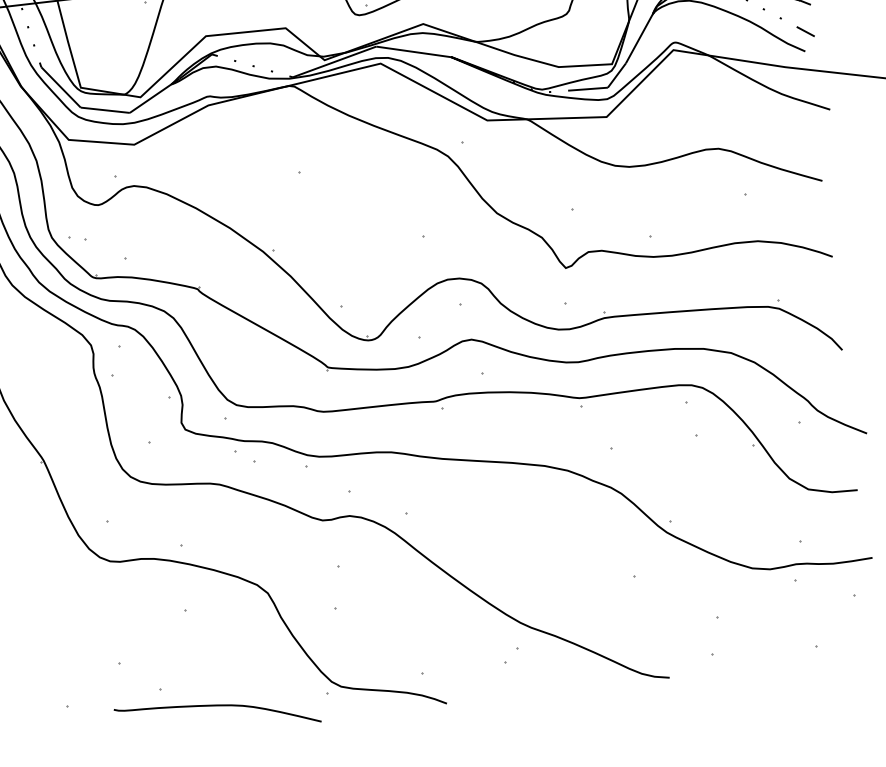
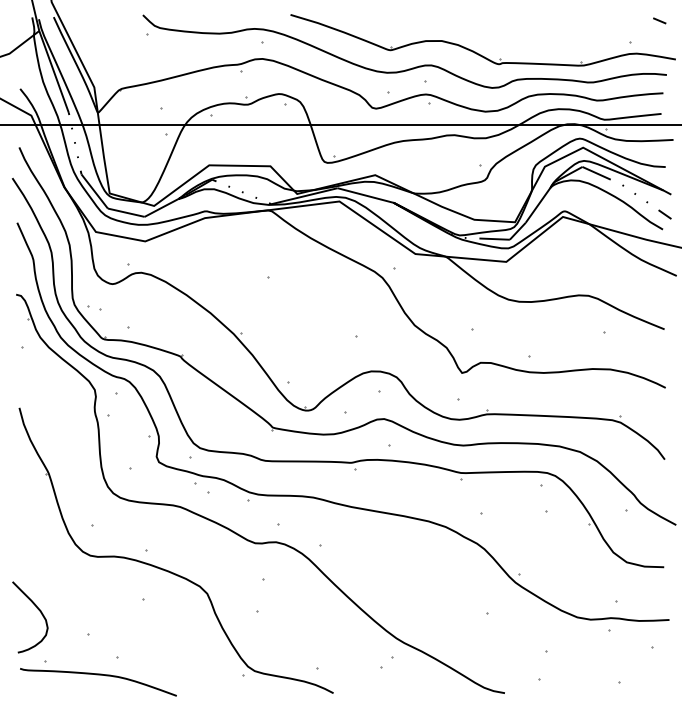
curve: (49, 639) -> (37, 609), added
curve: (216, 706) -> (98, 675), moved

